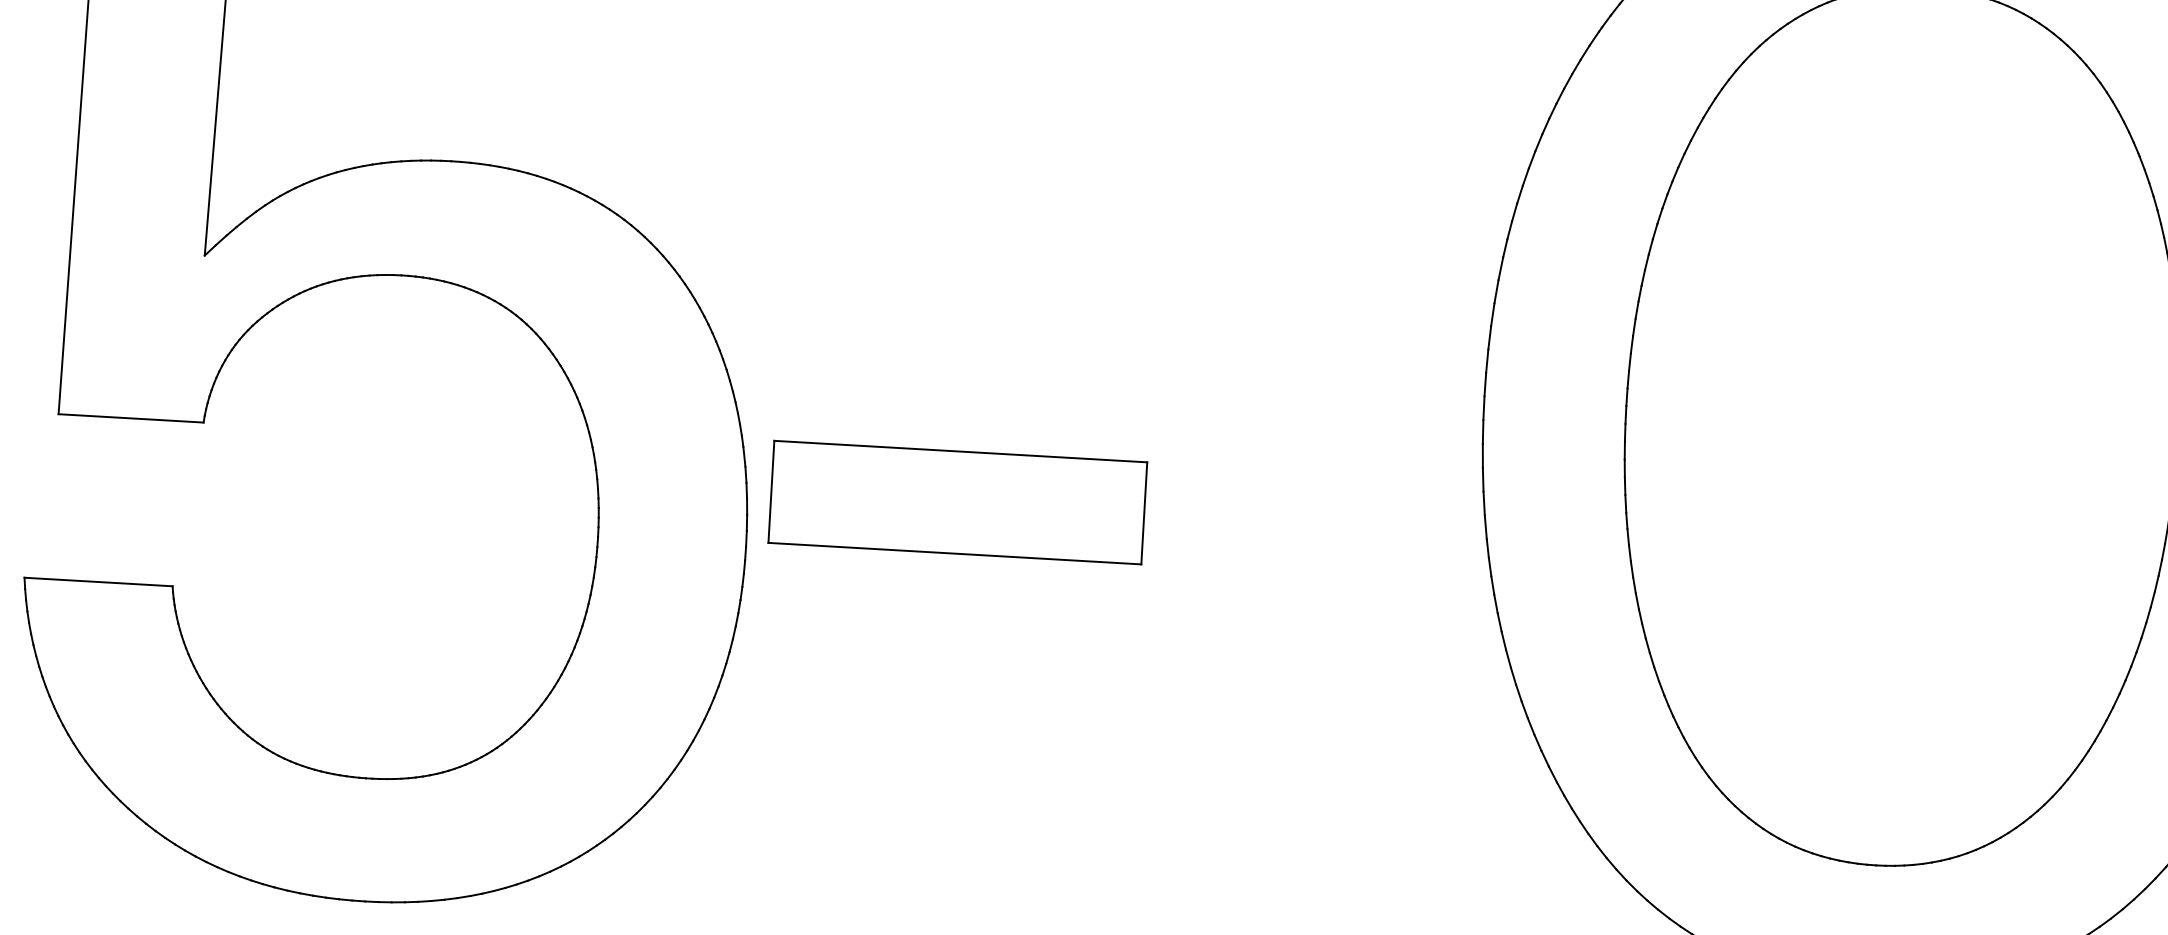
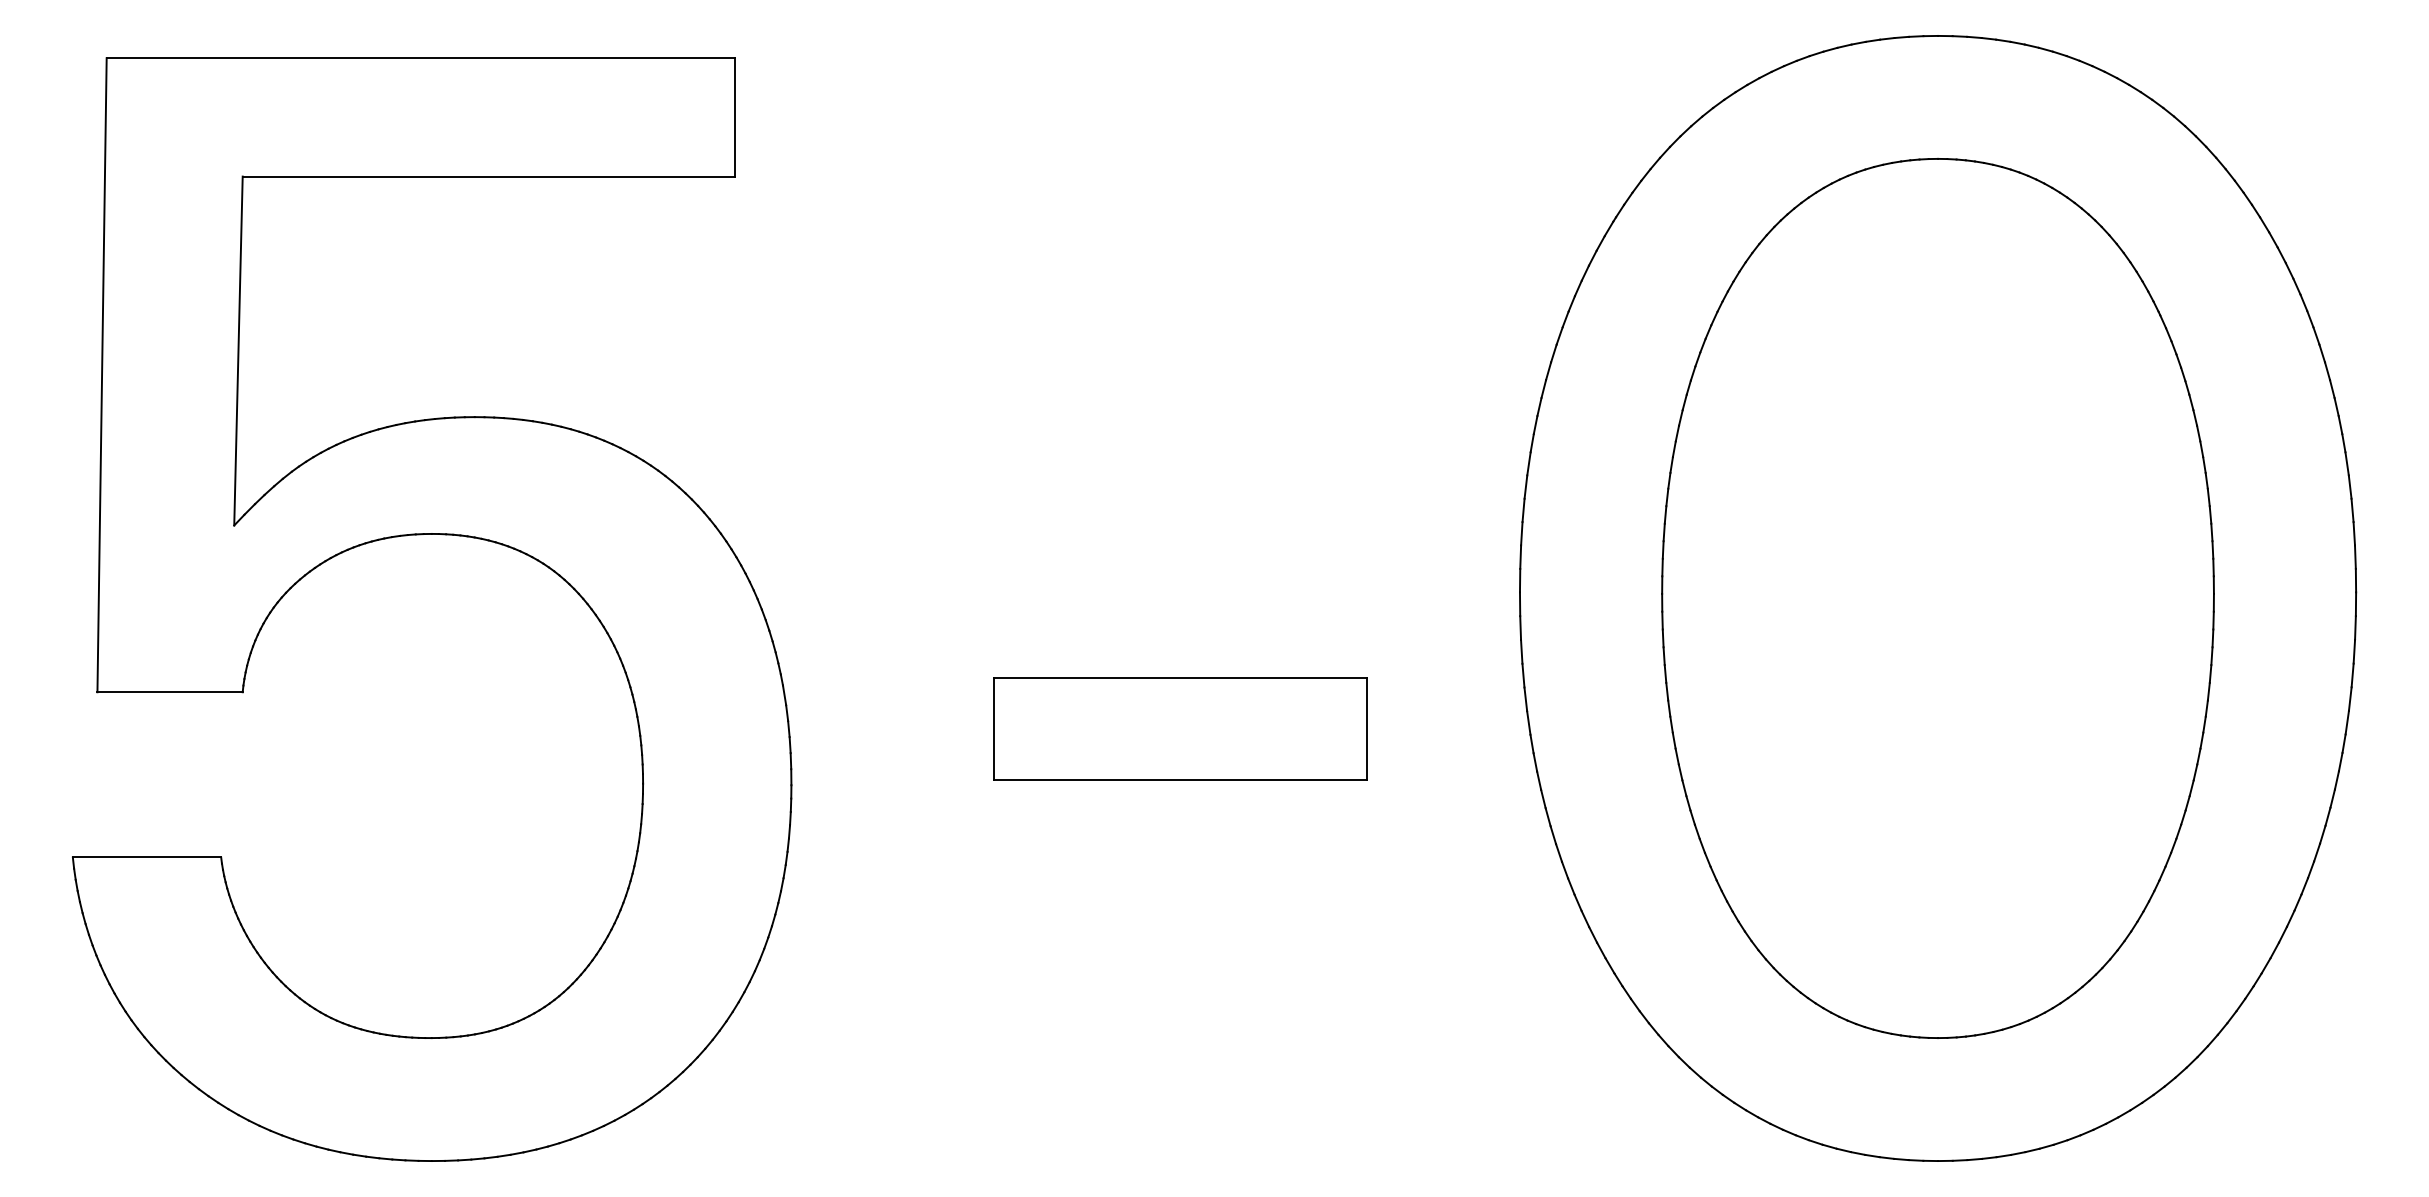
part: (958, 502) -> (1180, 728), moved

